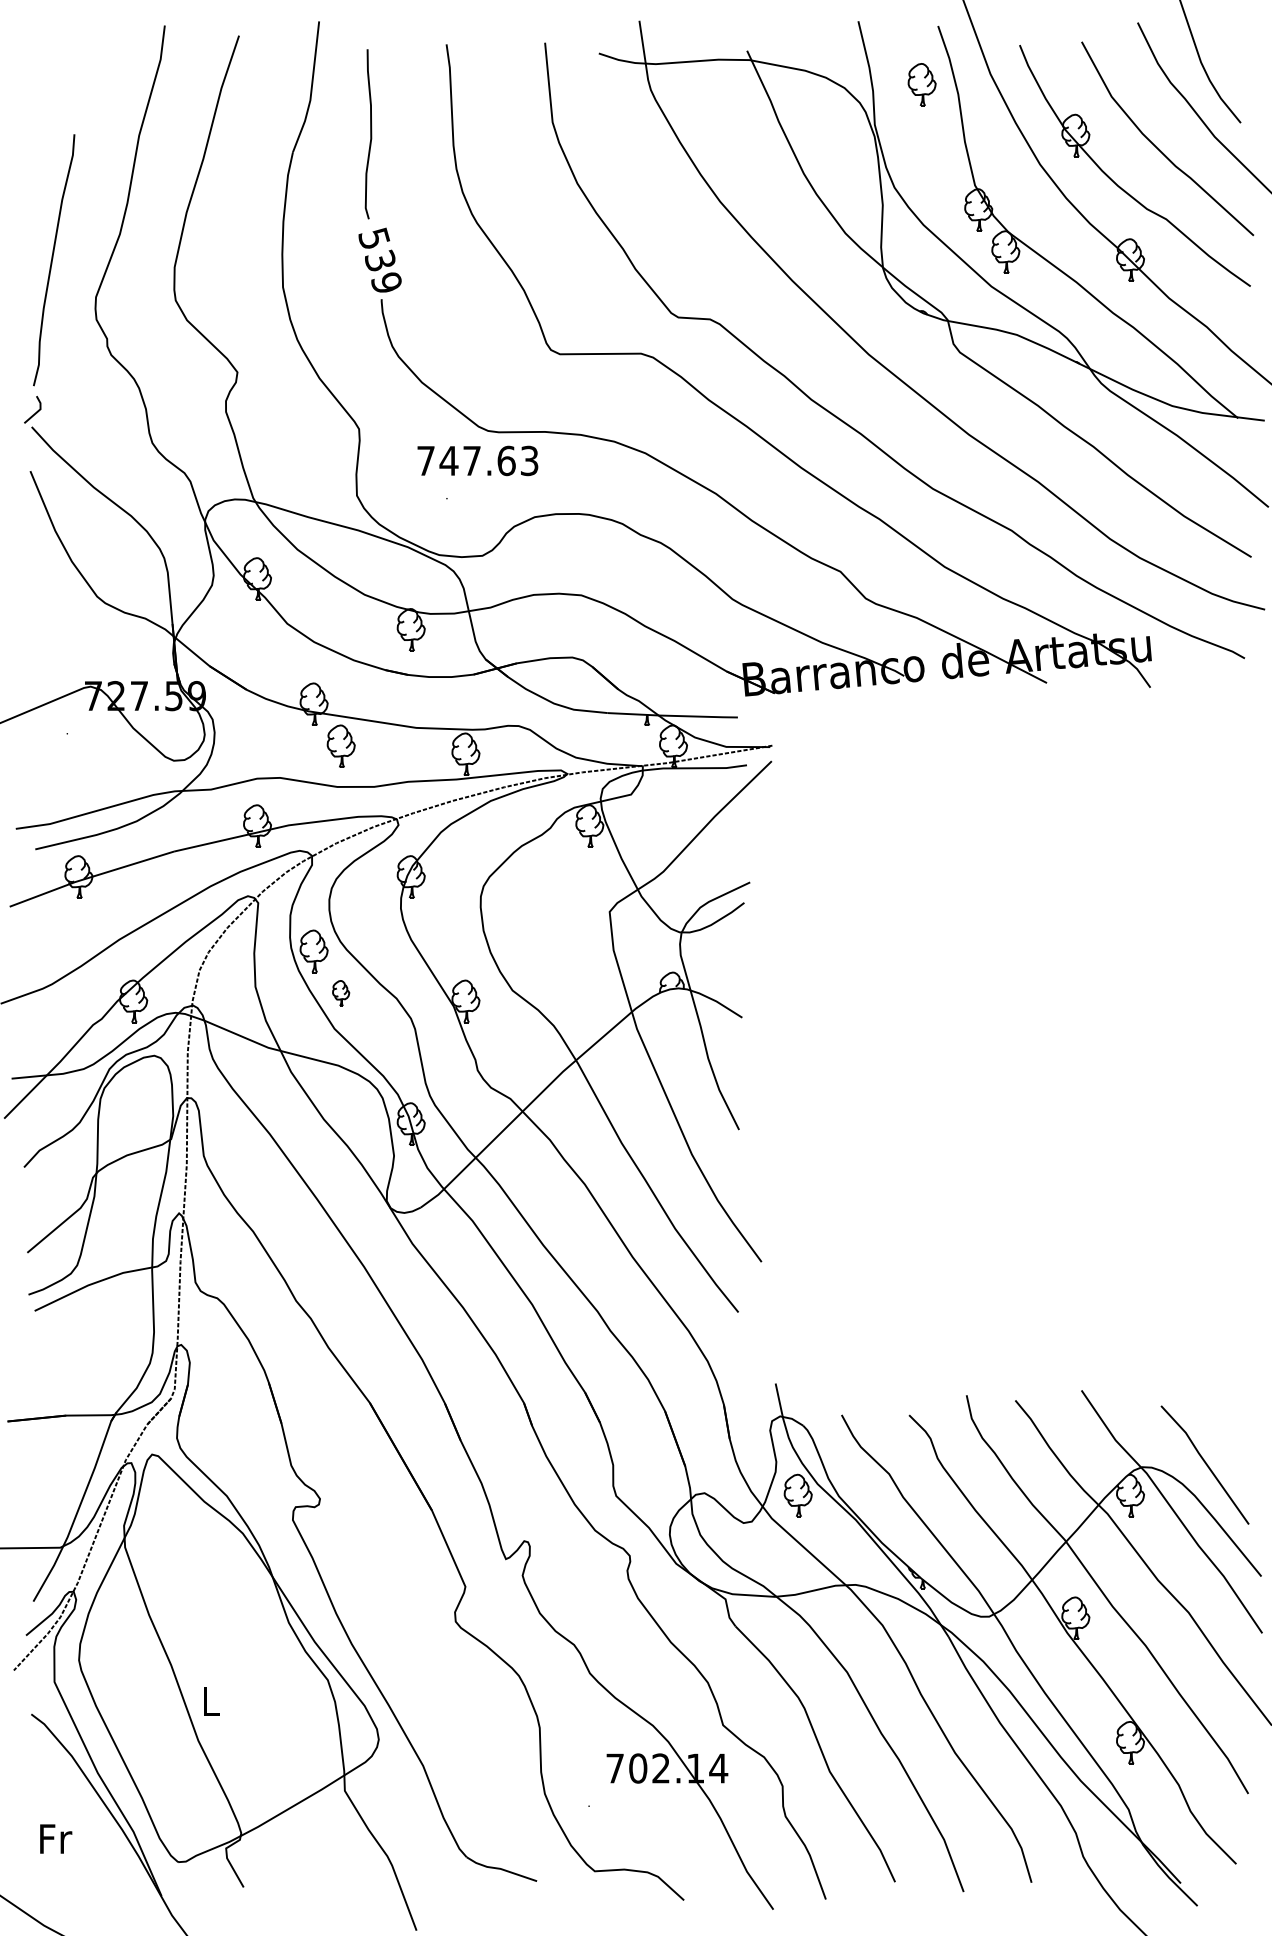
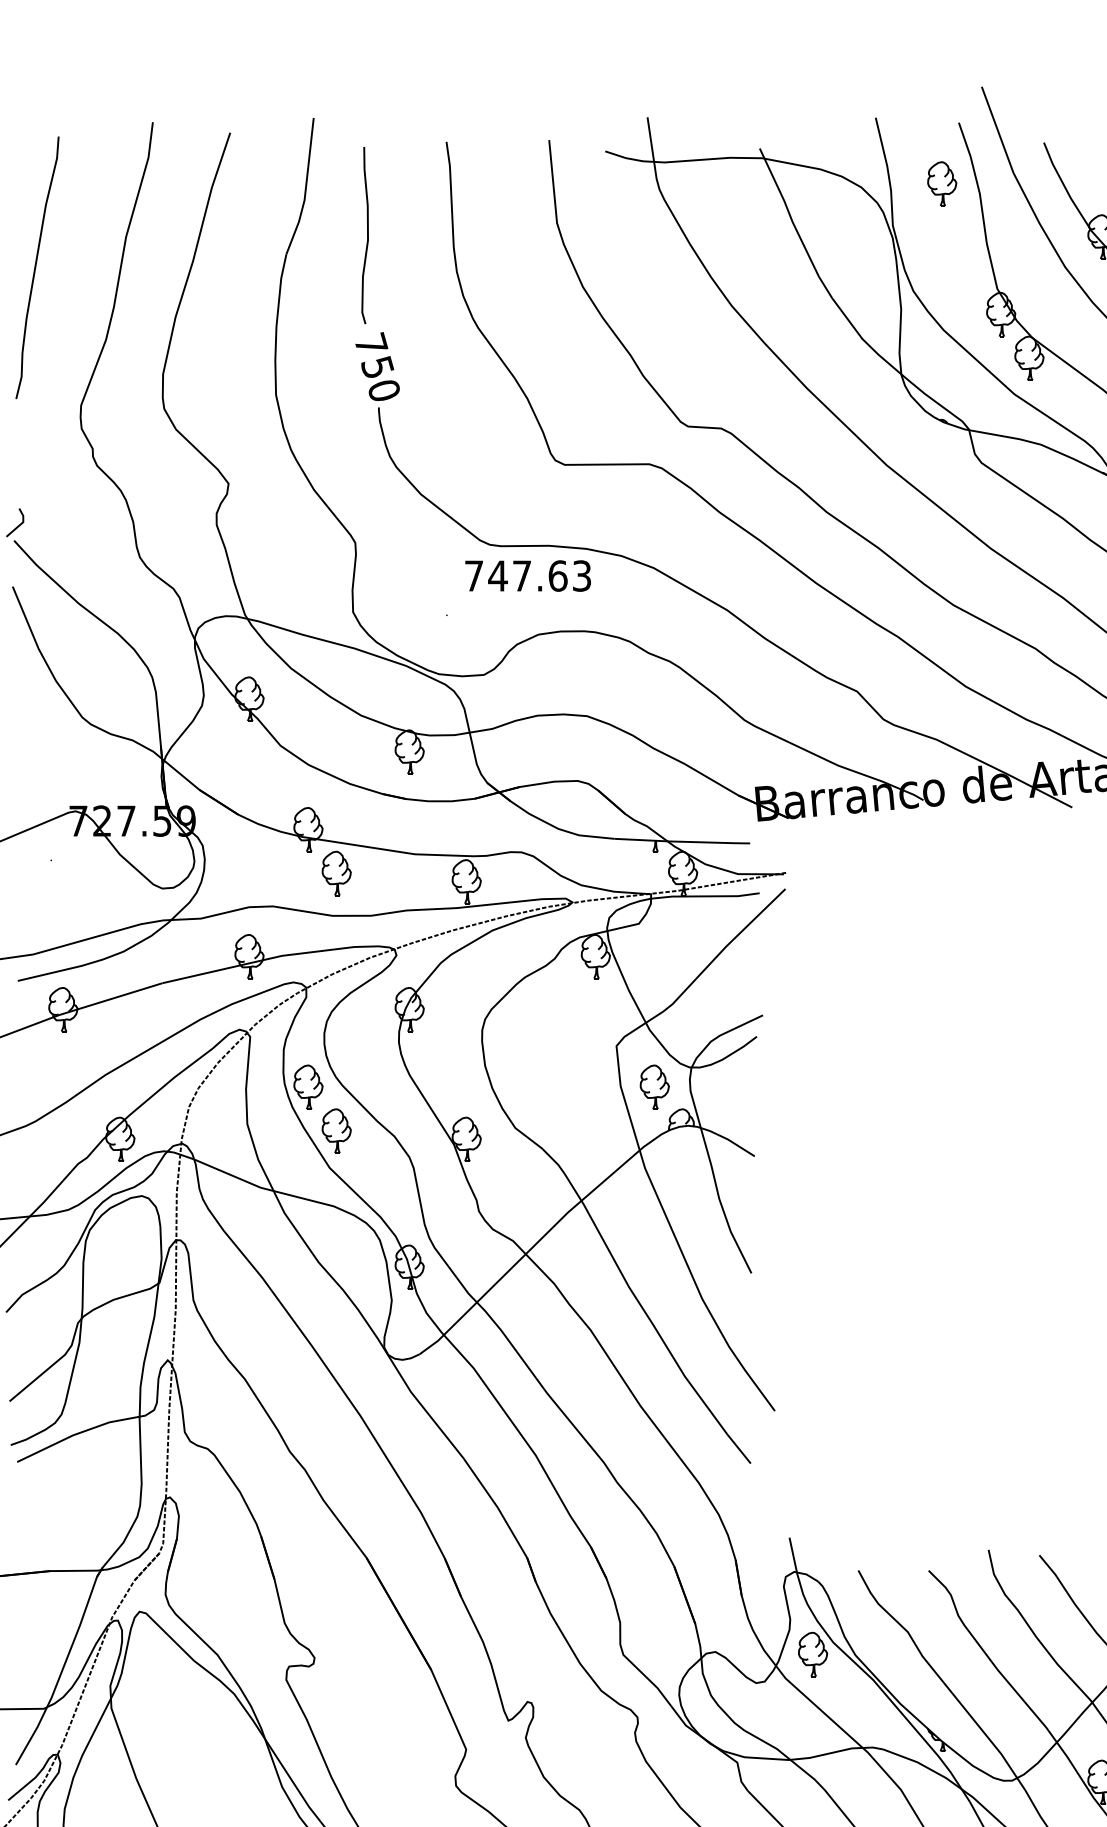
text: (379, 259) -> (376, 366), 539 -> 750
curve: (52, 260) -> (35, 268), moved
text: (477, 460) -> (527, 575), moved
part: (646, 951) -> (654, 1087), added
part: (340, 993) -> (335, 1131), size x1.67

